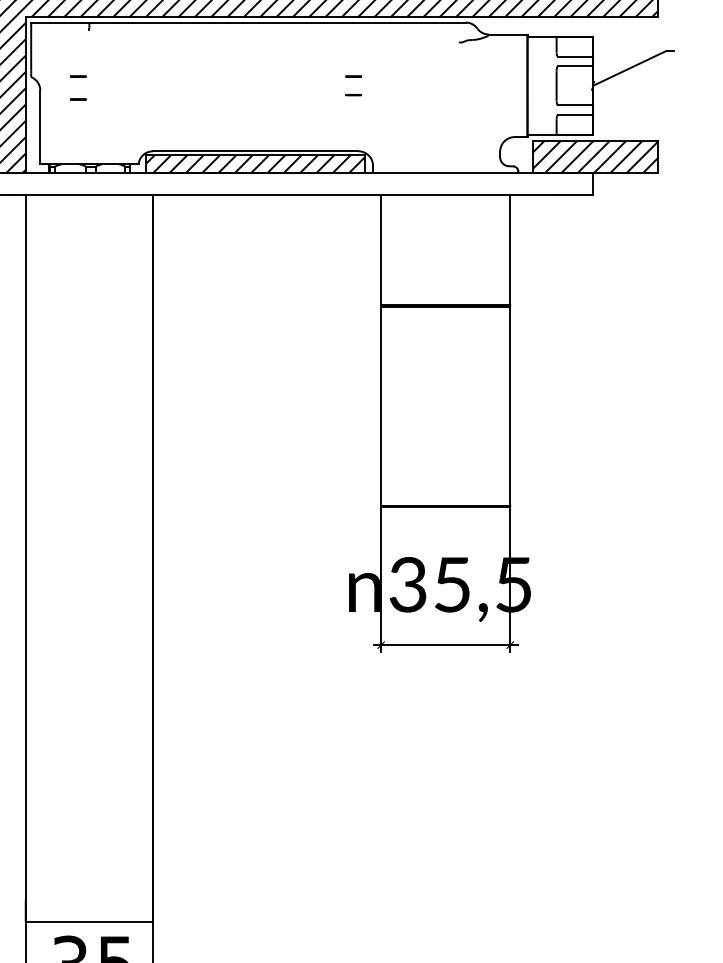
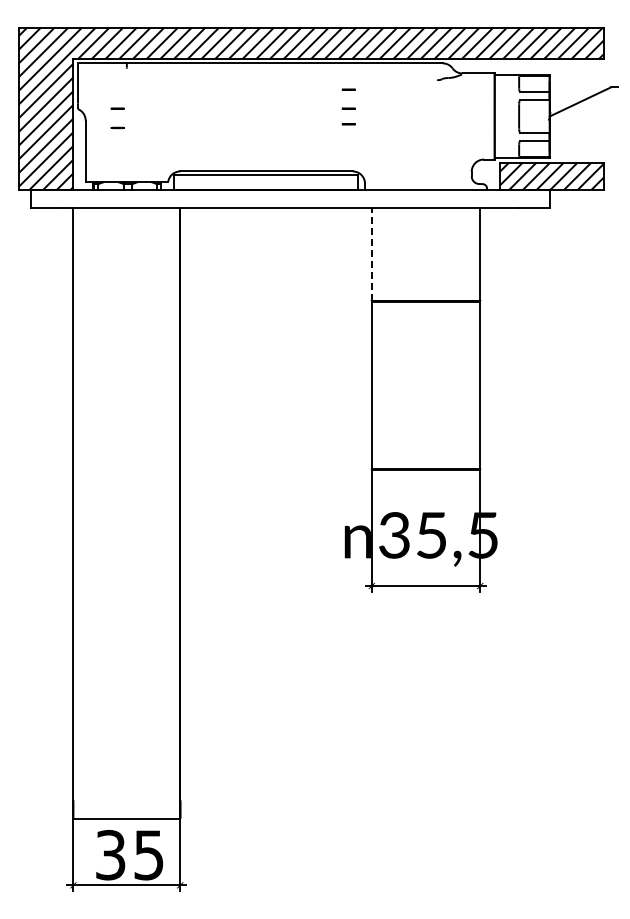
line: (353, 53) -> (348, 89), added
hatch: (255, 163) -> (266, 181), removed
line: (380, 249) -> (371, 253), solid -> dashed

